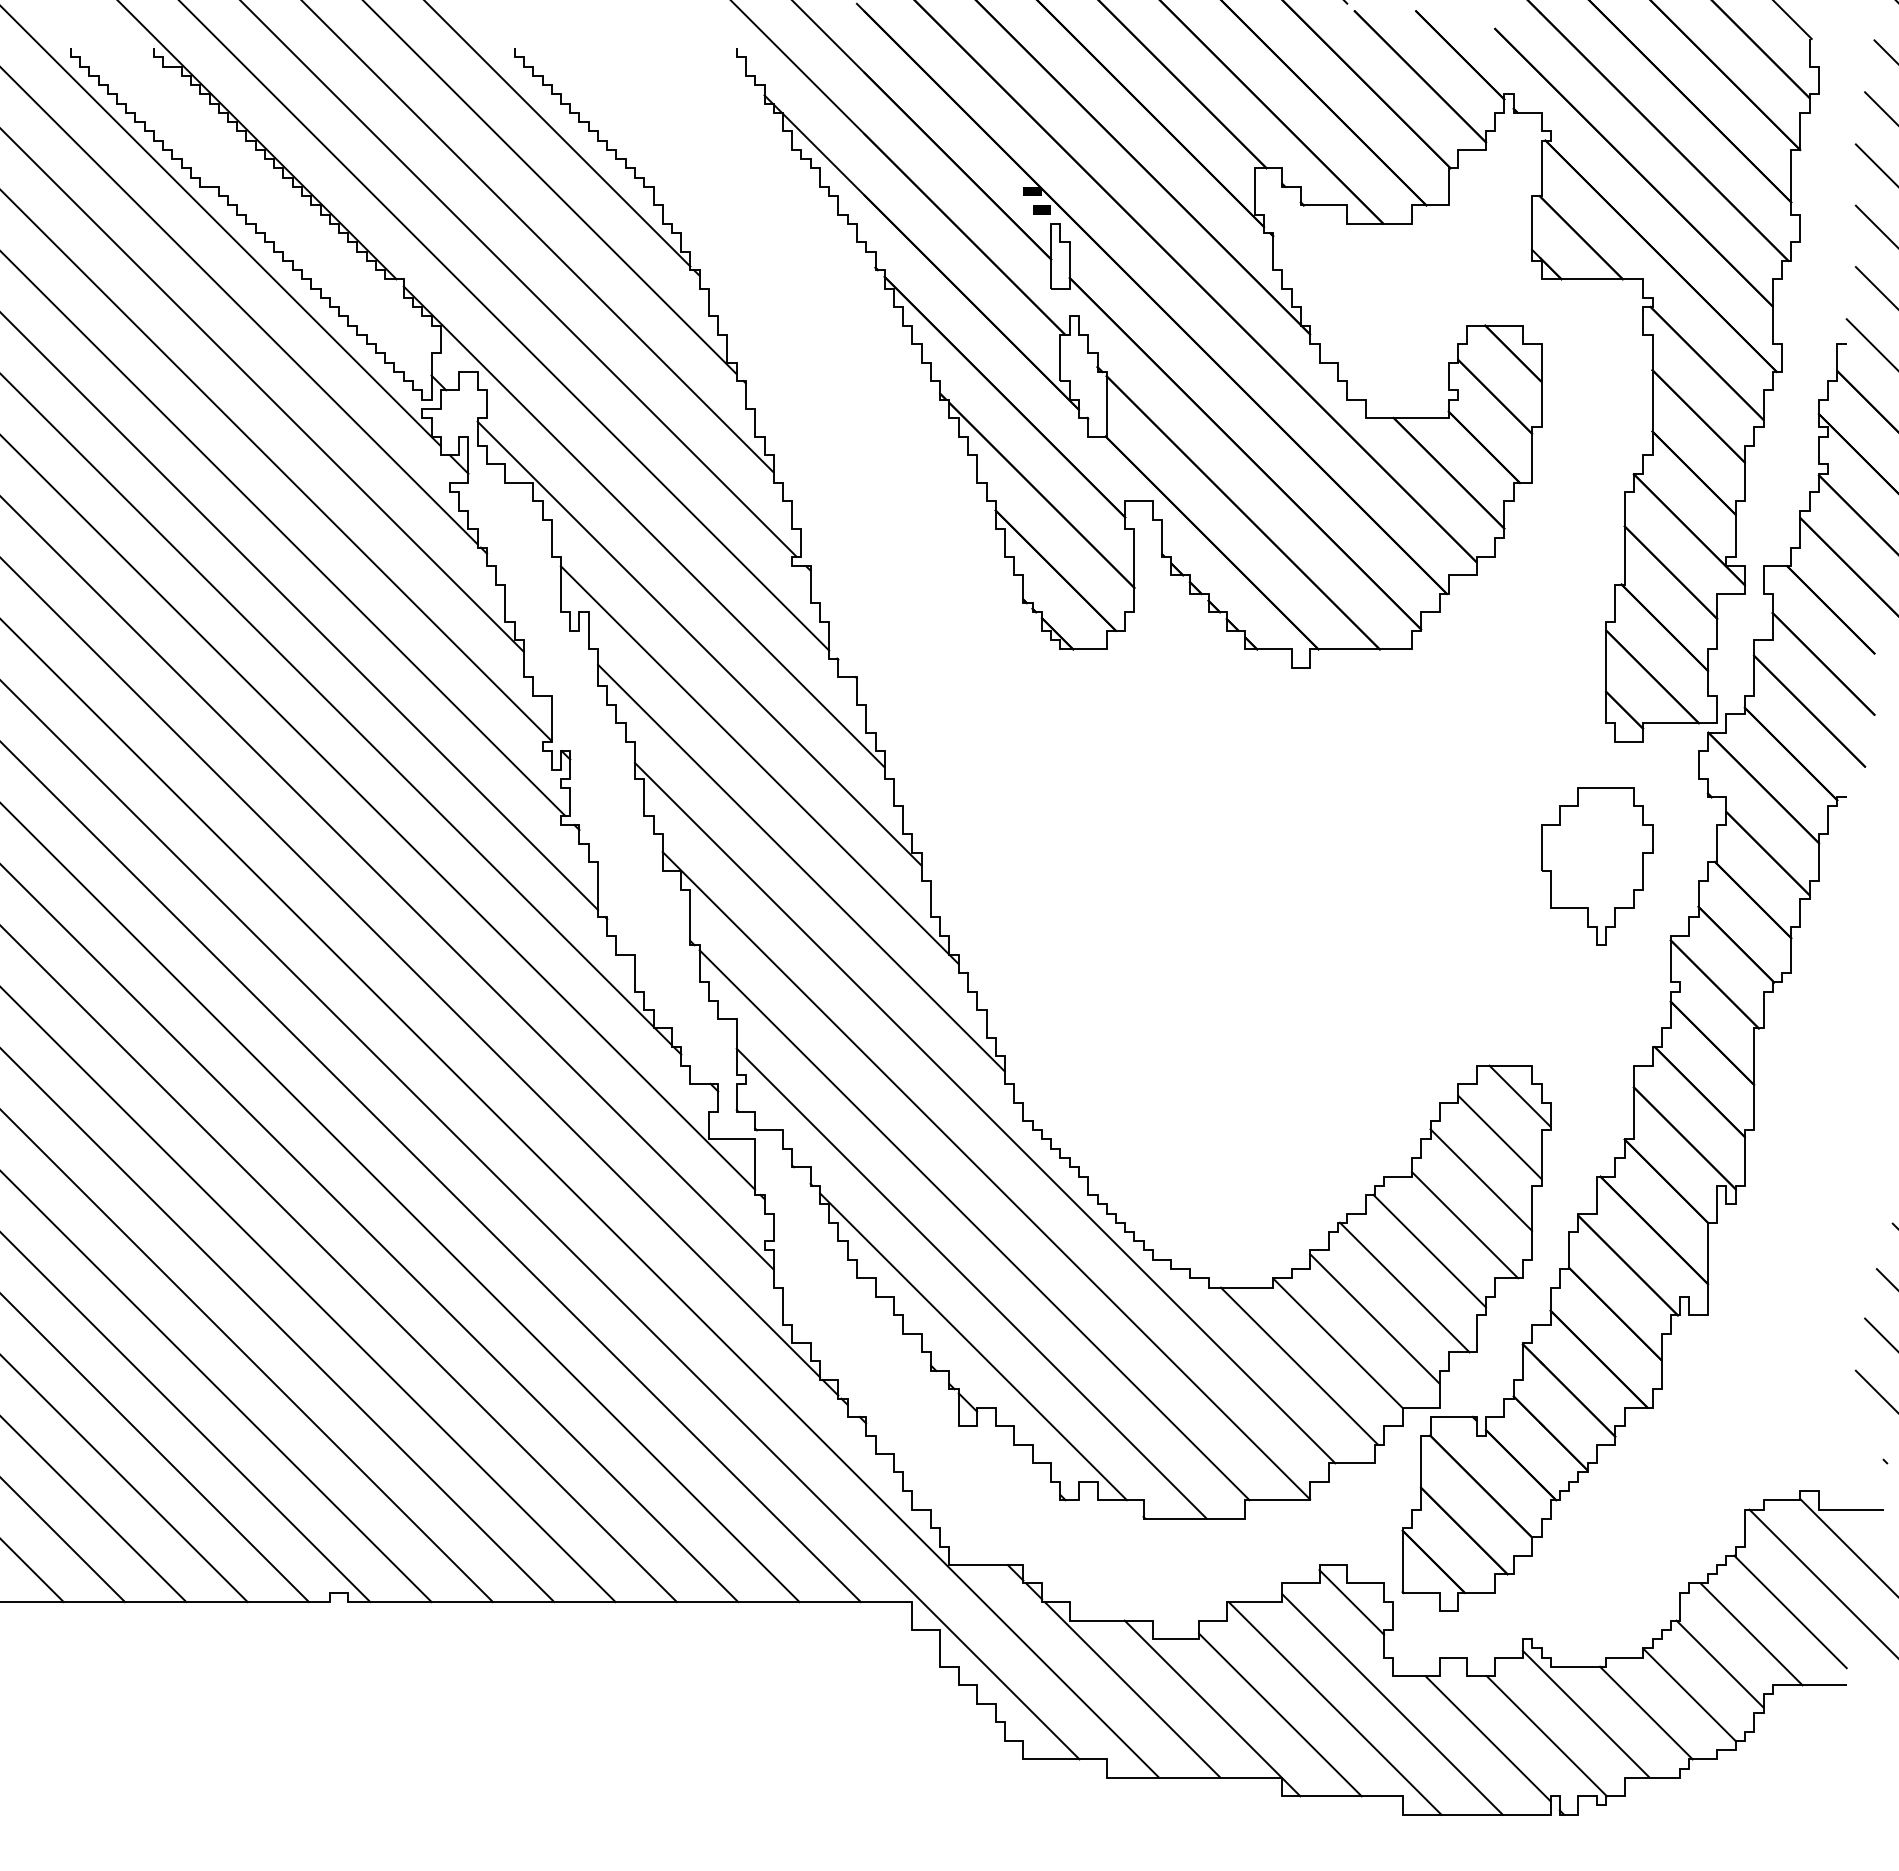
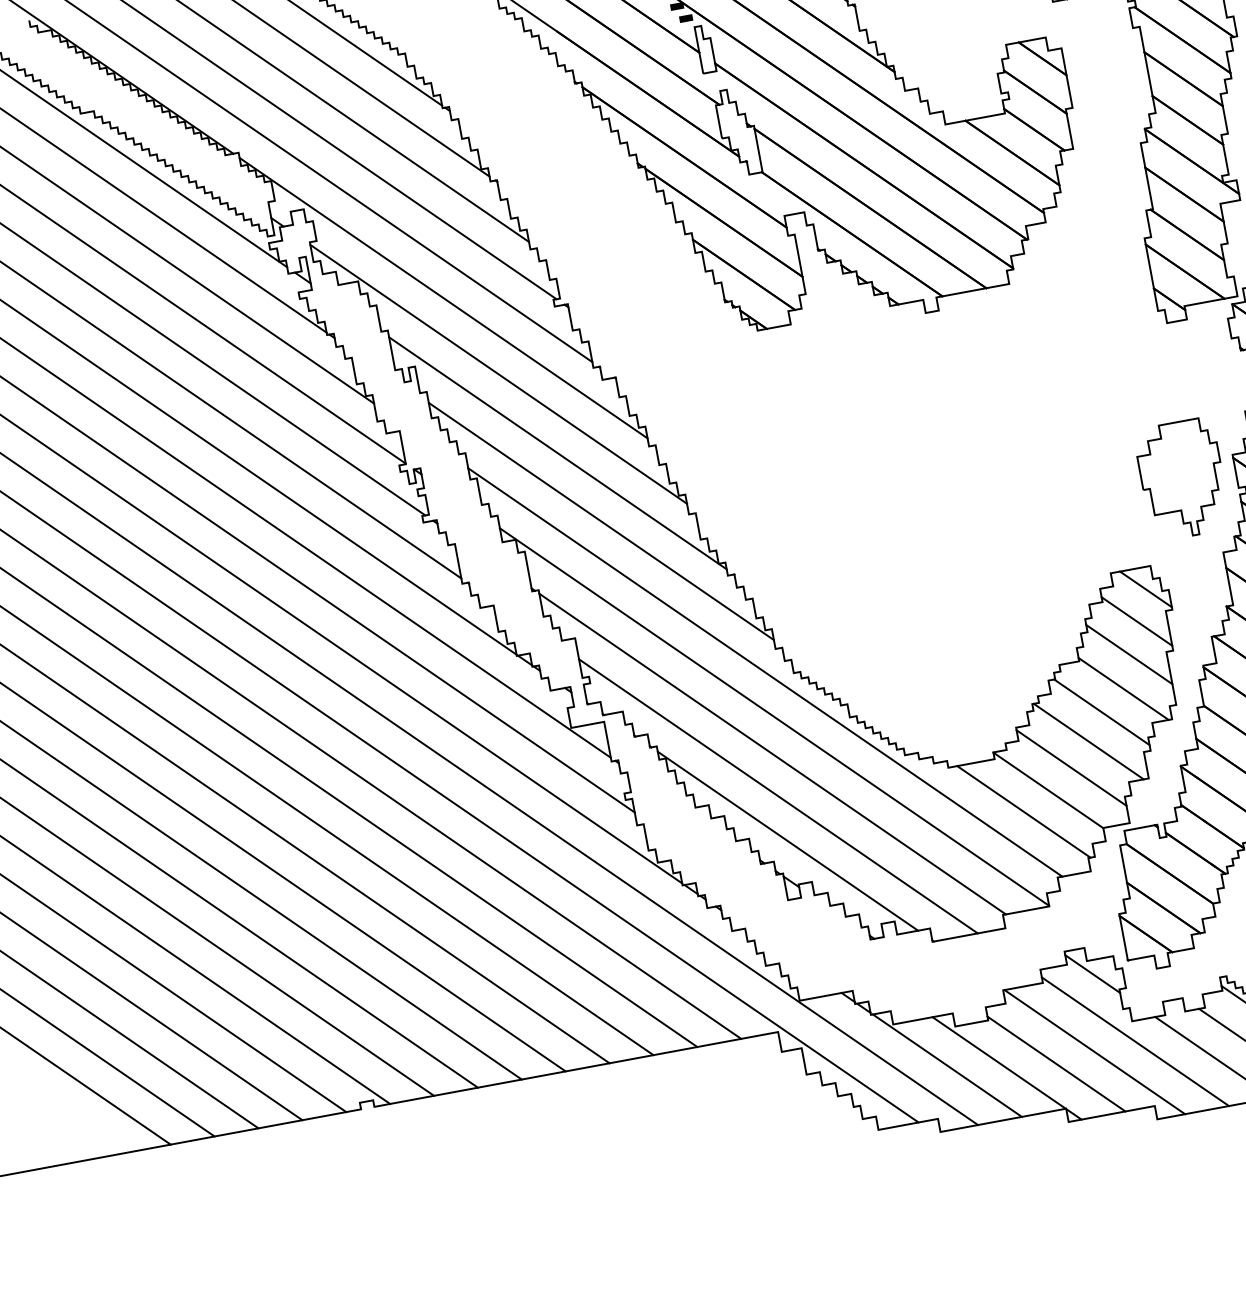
part: (1597, 866) -> (1182, 479), moved

